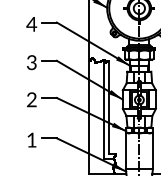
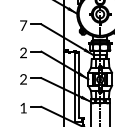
text: (31, 24) -> (23, 25), 4 -> 7
text: (31, 64) -> (23, 54), 3 -> 2

